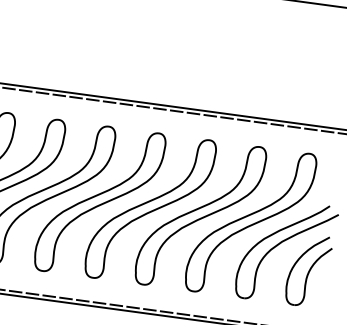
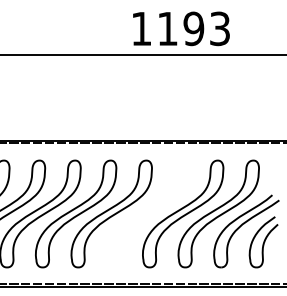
part: (150, 208) -> (147, 213), removed

